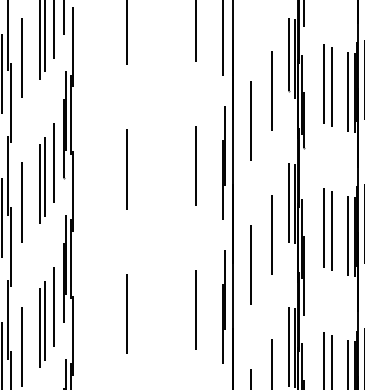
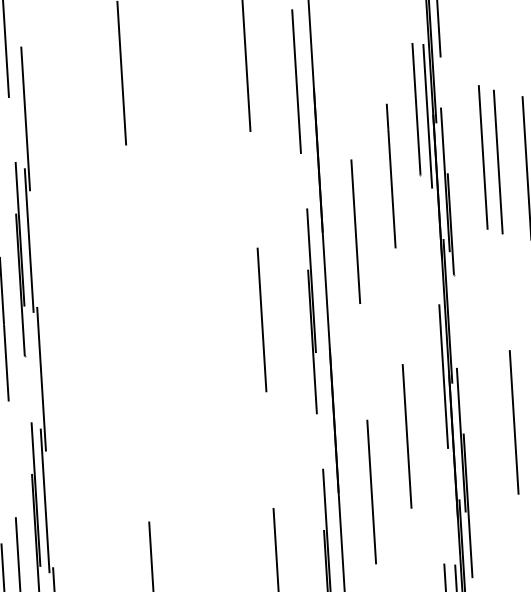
line: (127, 169) -> (138, 333), removed
line: (288, 202) -> (432, 375), removed
line: (323, 228) -> (498, 418), removed

